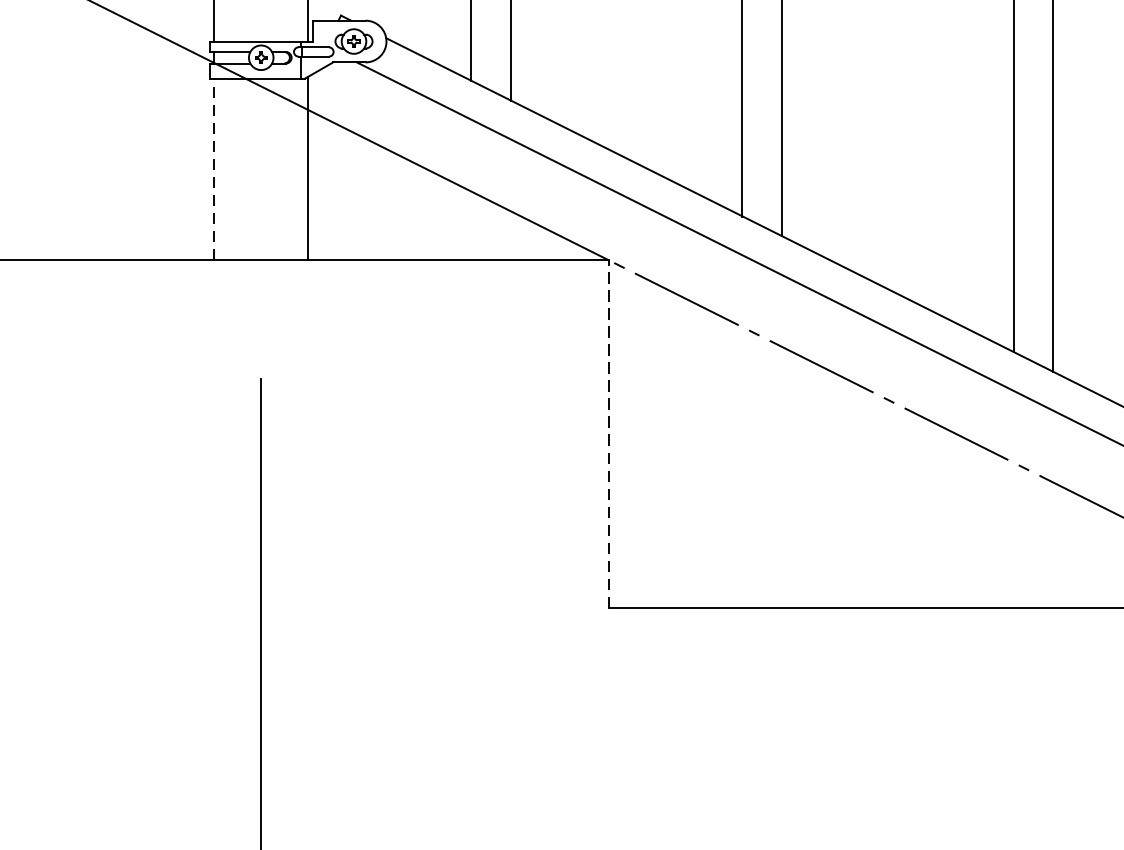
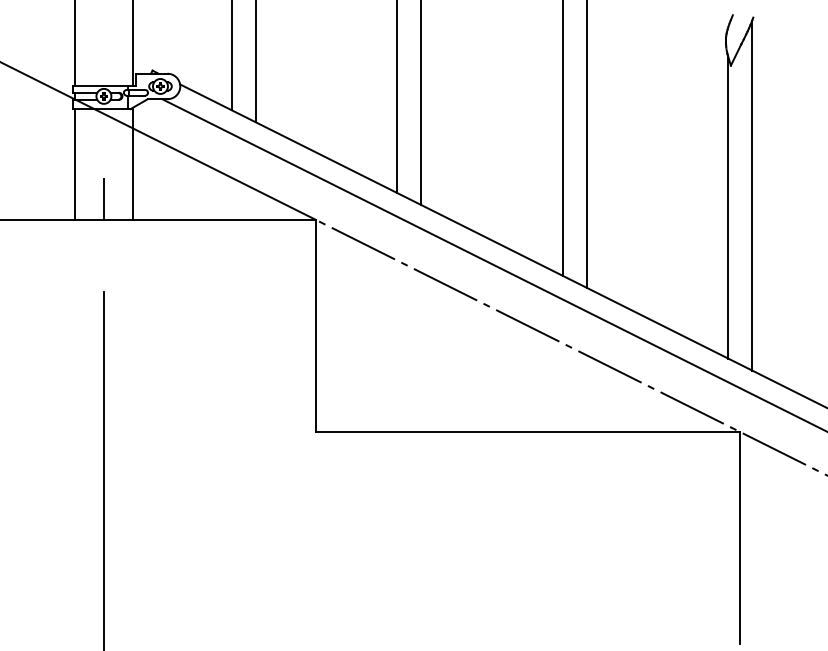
line: (214, 169) -> (75, 164), dashed -> solid
line: (260, 225) -> (103, 198), added
line: (609, 433) -> (316, 325), dashed -> solid

